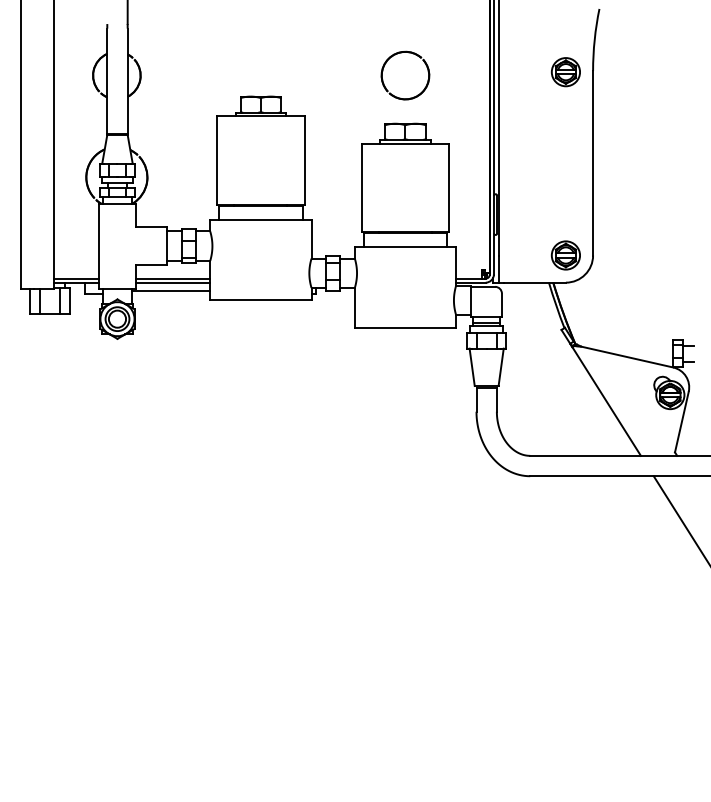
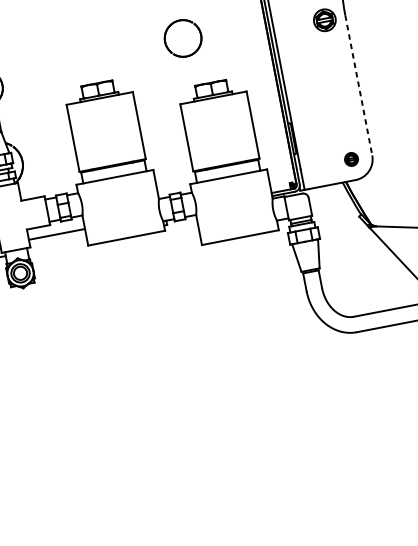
part: (405, 75) -> (183, 38), moved
line: (593, 163) -> (359, 85), solid -> dashed
part: (565, 255) -> (351, 159), size x0.6
line: (173, 282) -> (57, 237), removed
line: (170, 291) -> (56, 244), removed

